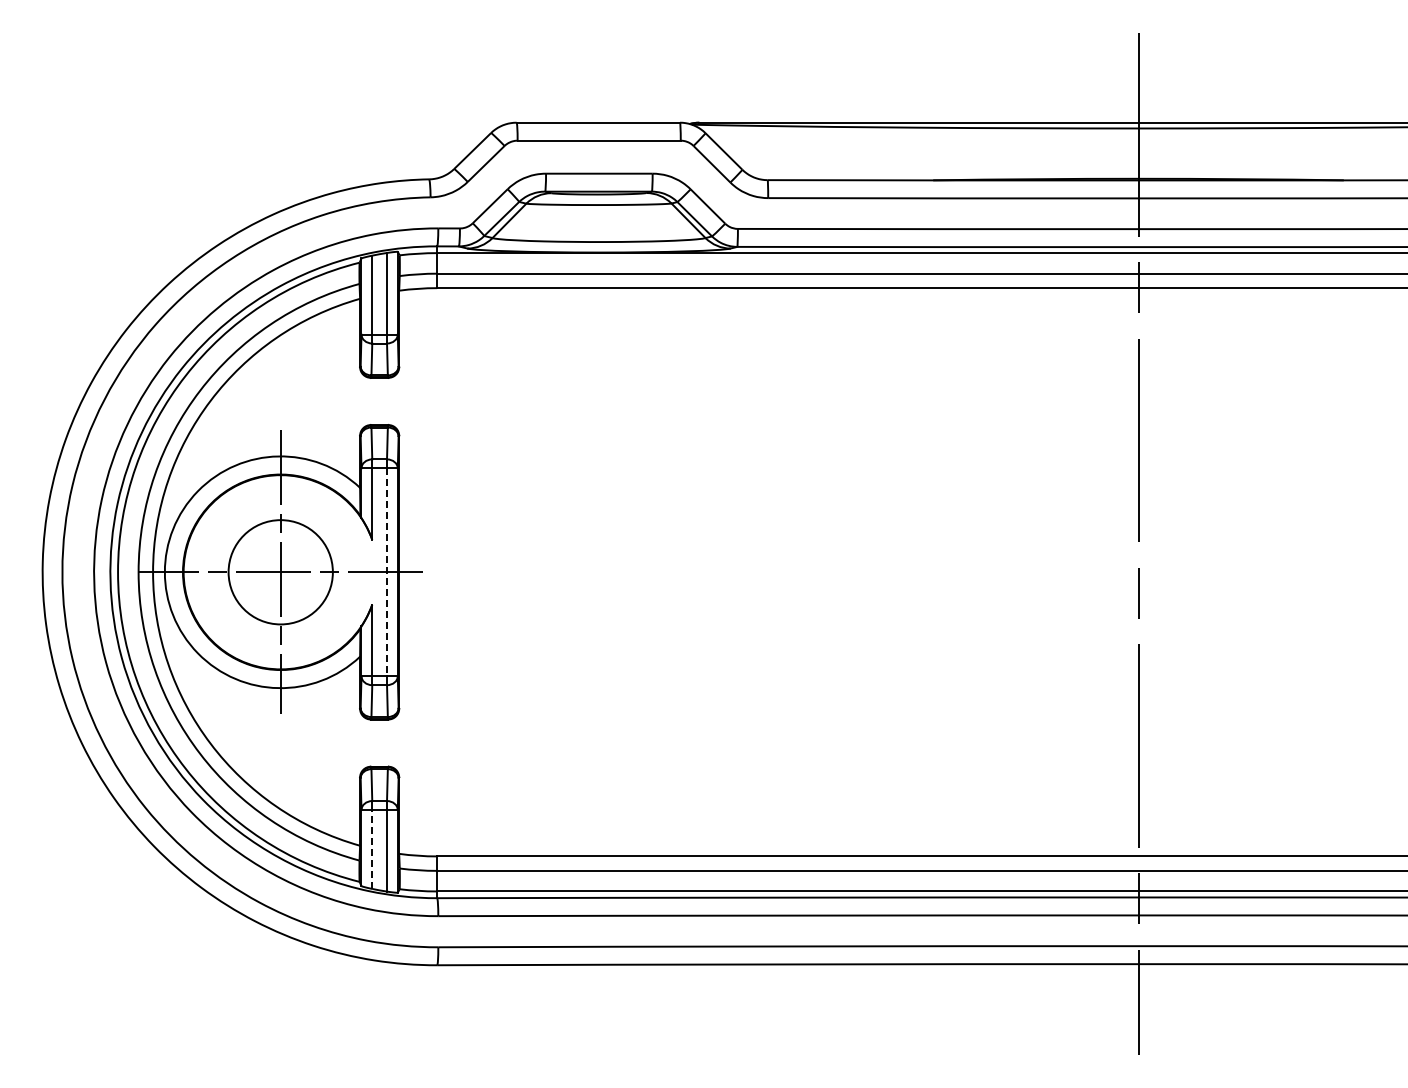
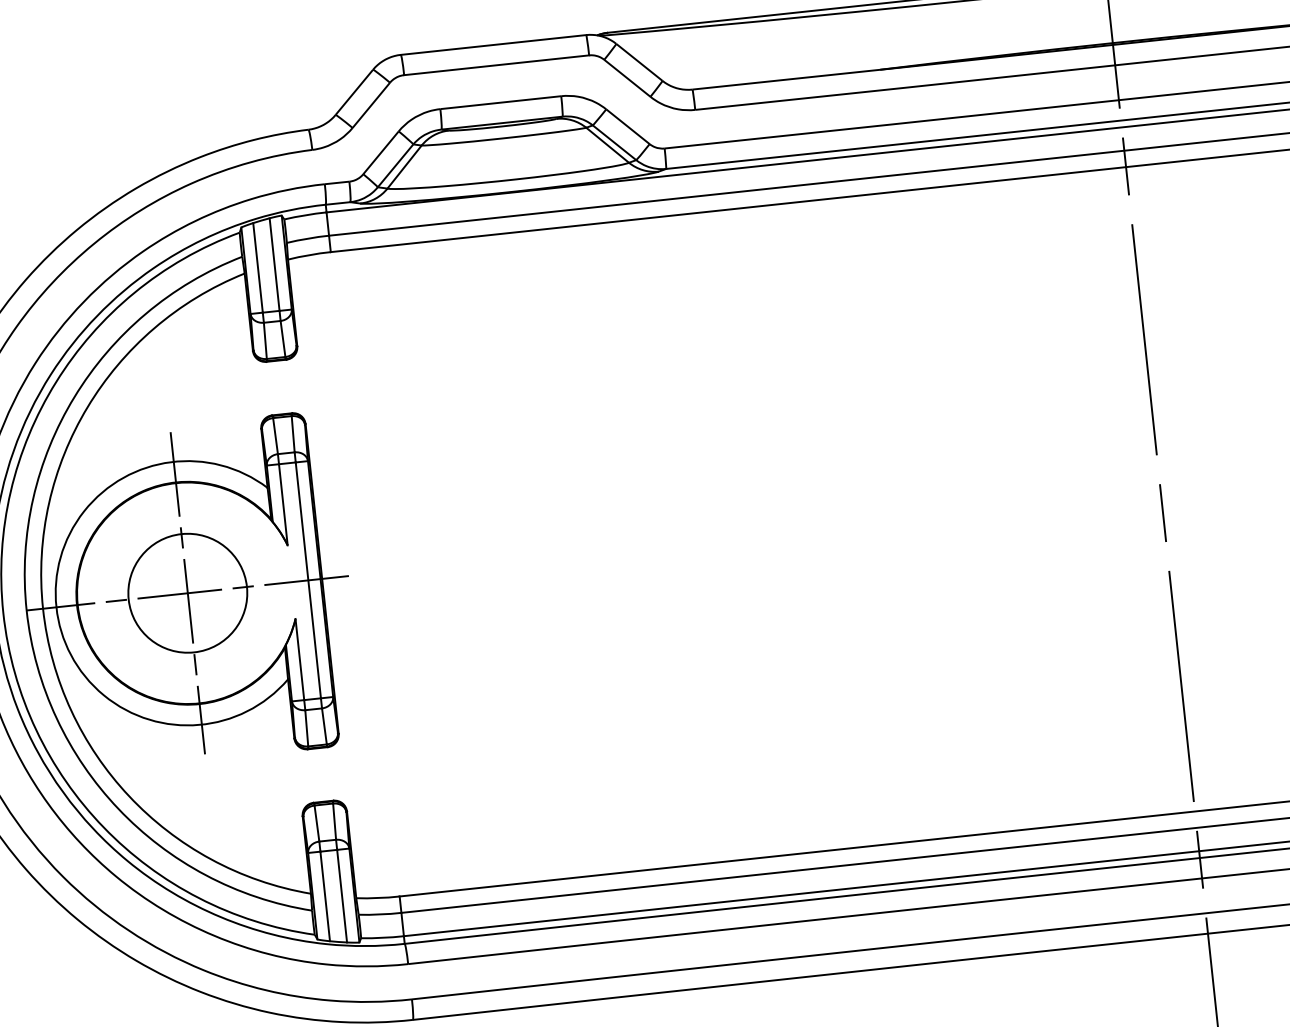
line: (387, 572) -> (308, 580), dashed -> solid
line: (372, 848) -> (325, 895), dashed -> solid

